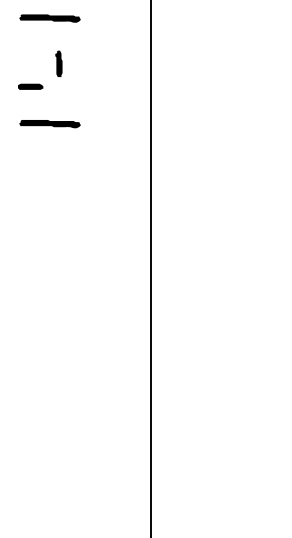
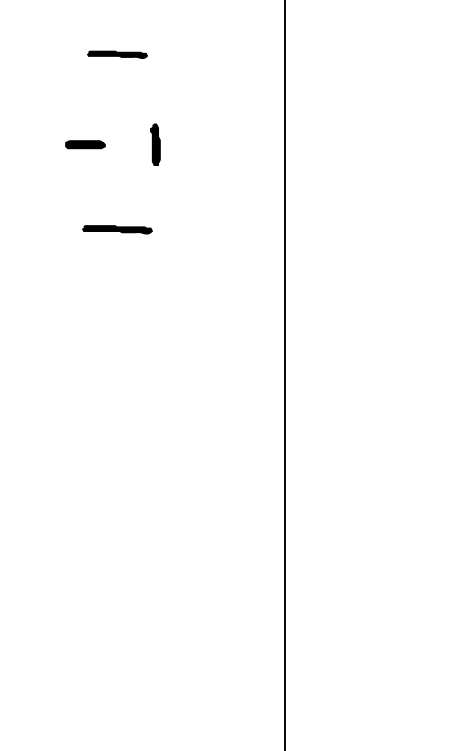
part: (49, 18) -> (116, 54), size x0.6
part: (58, 63) -> (154, 144), moved
part: (30, 86) -> (85, 144), moved
part: (49, 124) -> (116, 230), size x0.7

